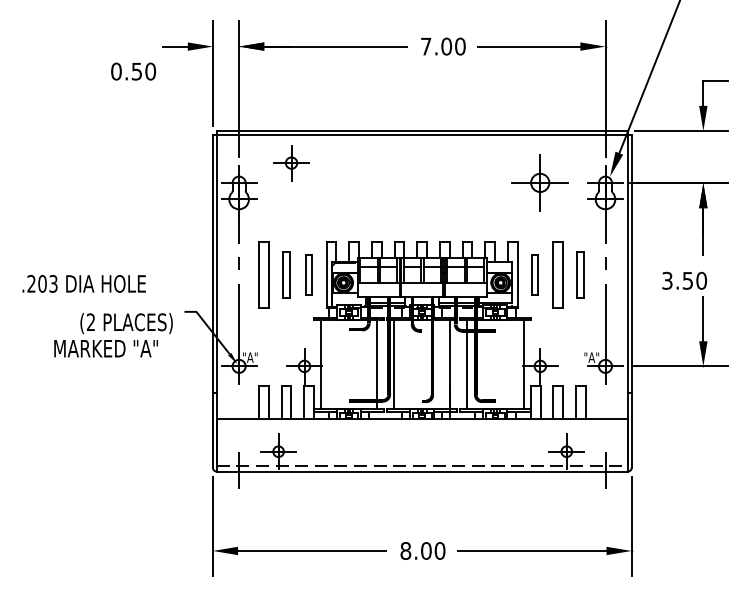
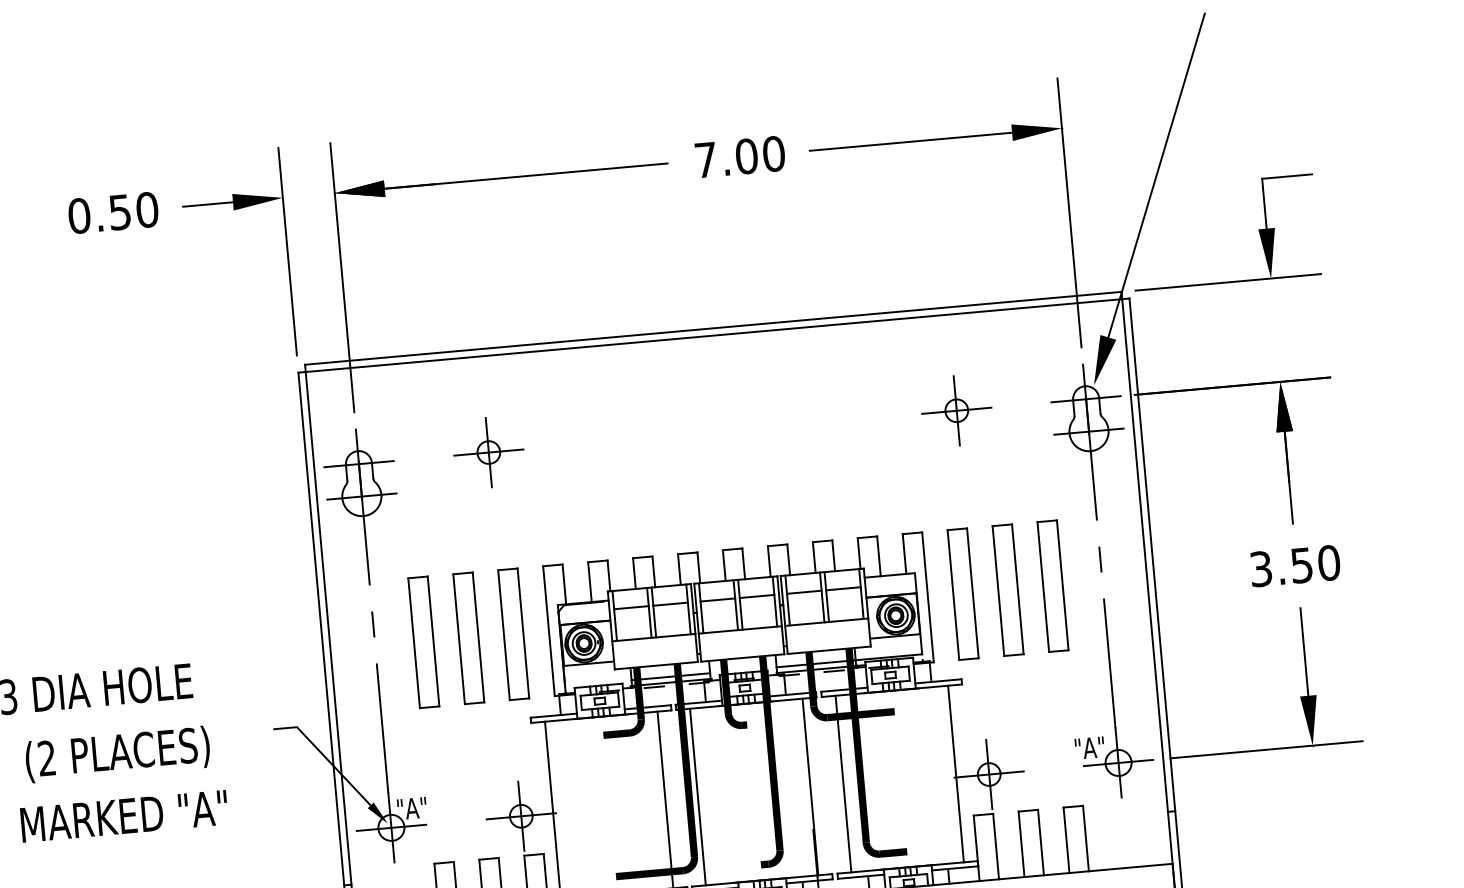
text: (133, 71) -> (113, 212), moved
part: (291, 163) -> (488, 453), moved
part: (540, 183) -> (957, 411), size x0.62
part: (285, 274) -> (467, 637), size x1.43
part: (308, 274) -> (512, 633), size x1.67
part: (534, 274) -> (961, 593), size x1.67
part: (580, 274) -> (1052, 585), size x1.43
text: (684, 280) -> (1294, 565), moved
text: (126, 323) -> (117, 754), moved

